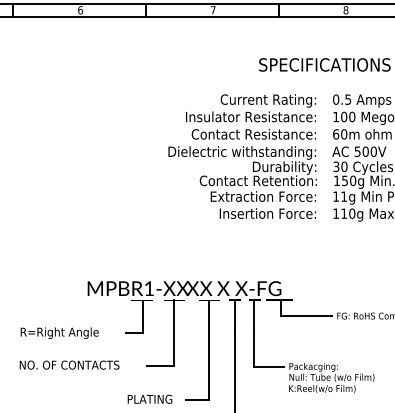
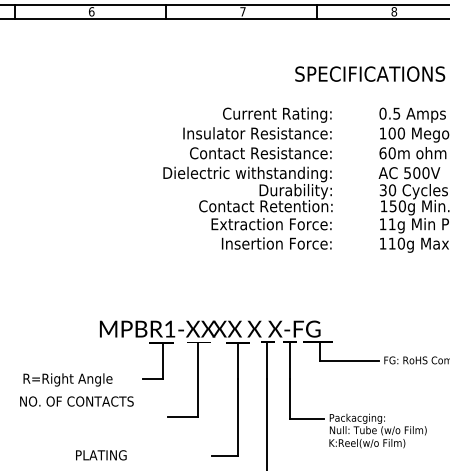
text: (242, 156) -> (247, 178), moved
text: (69, 364) -> (76, 400), moved
text: (149, 398) -> (100, 454), moved

